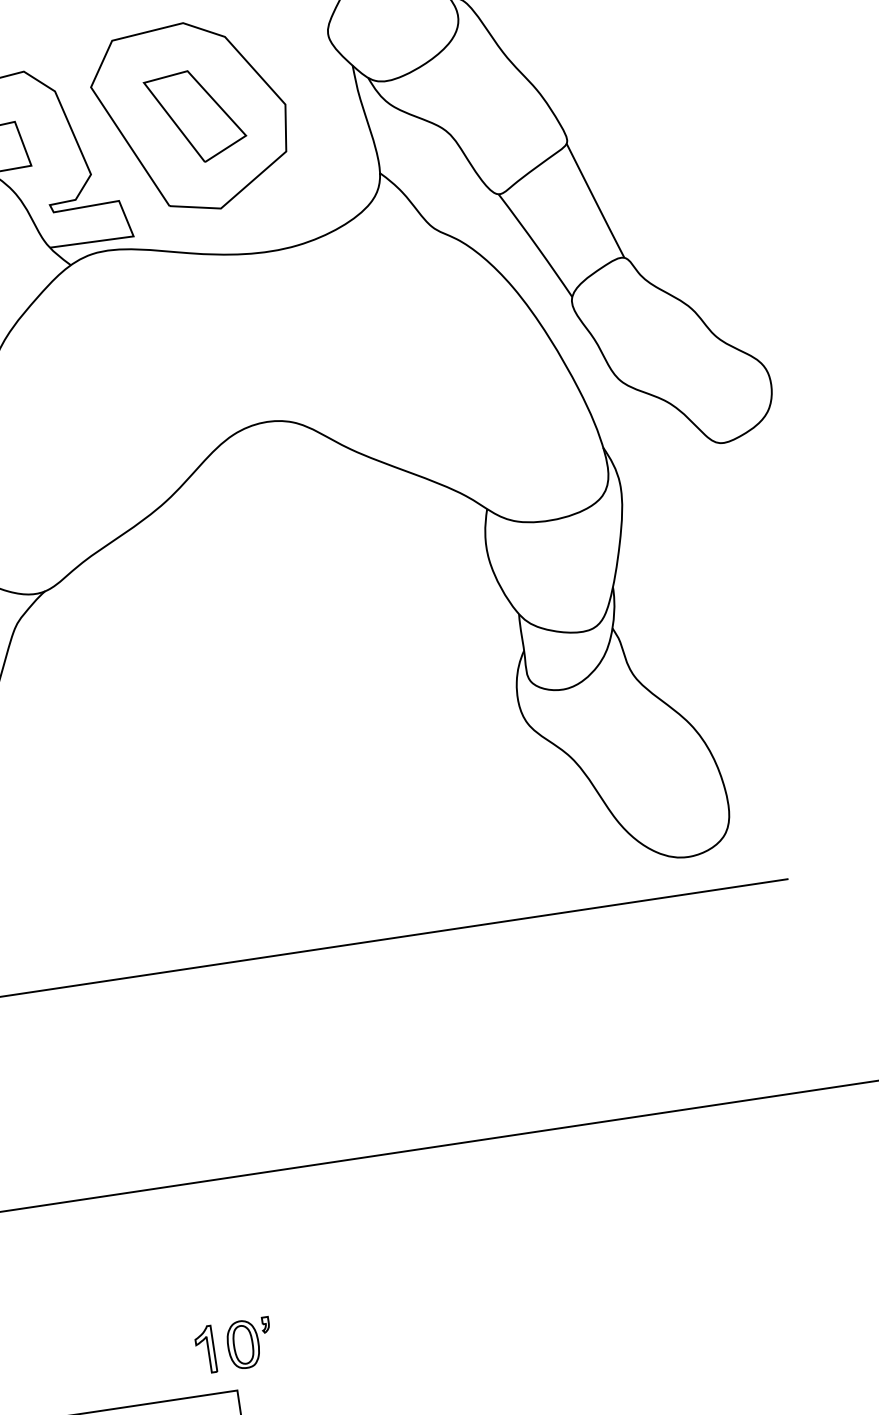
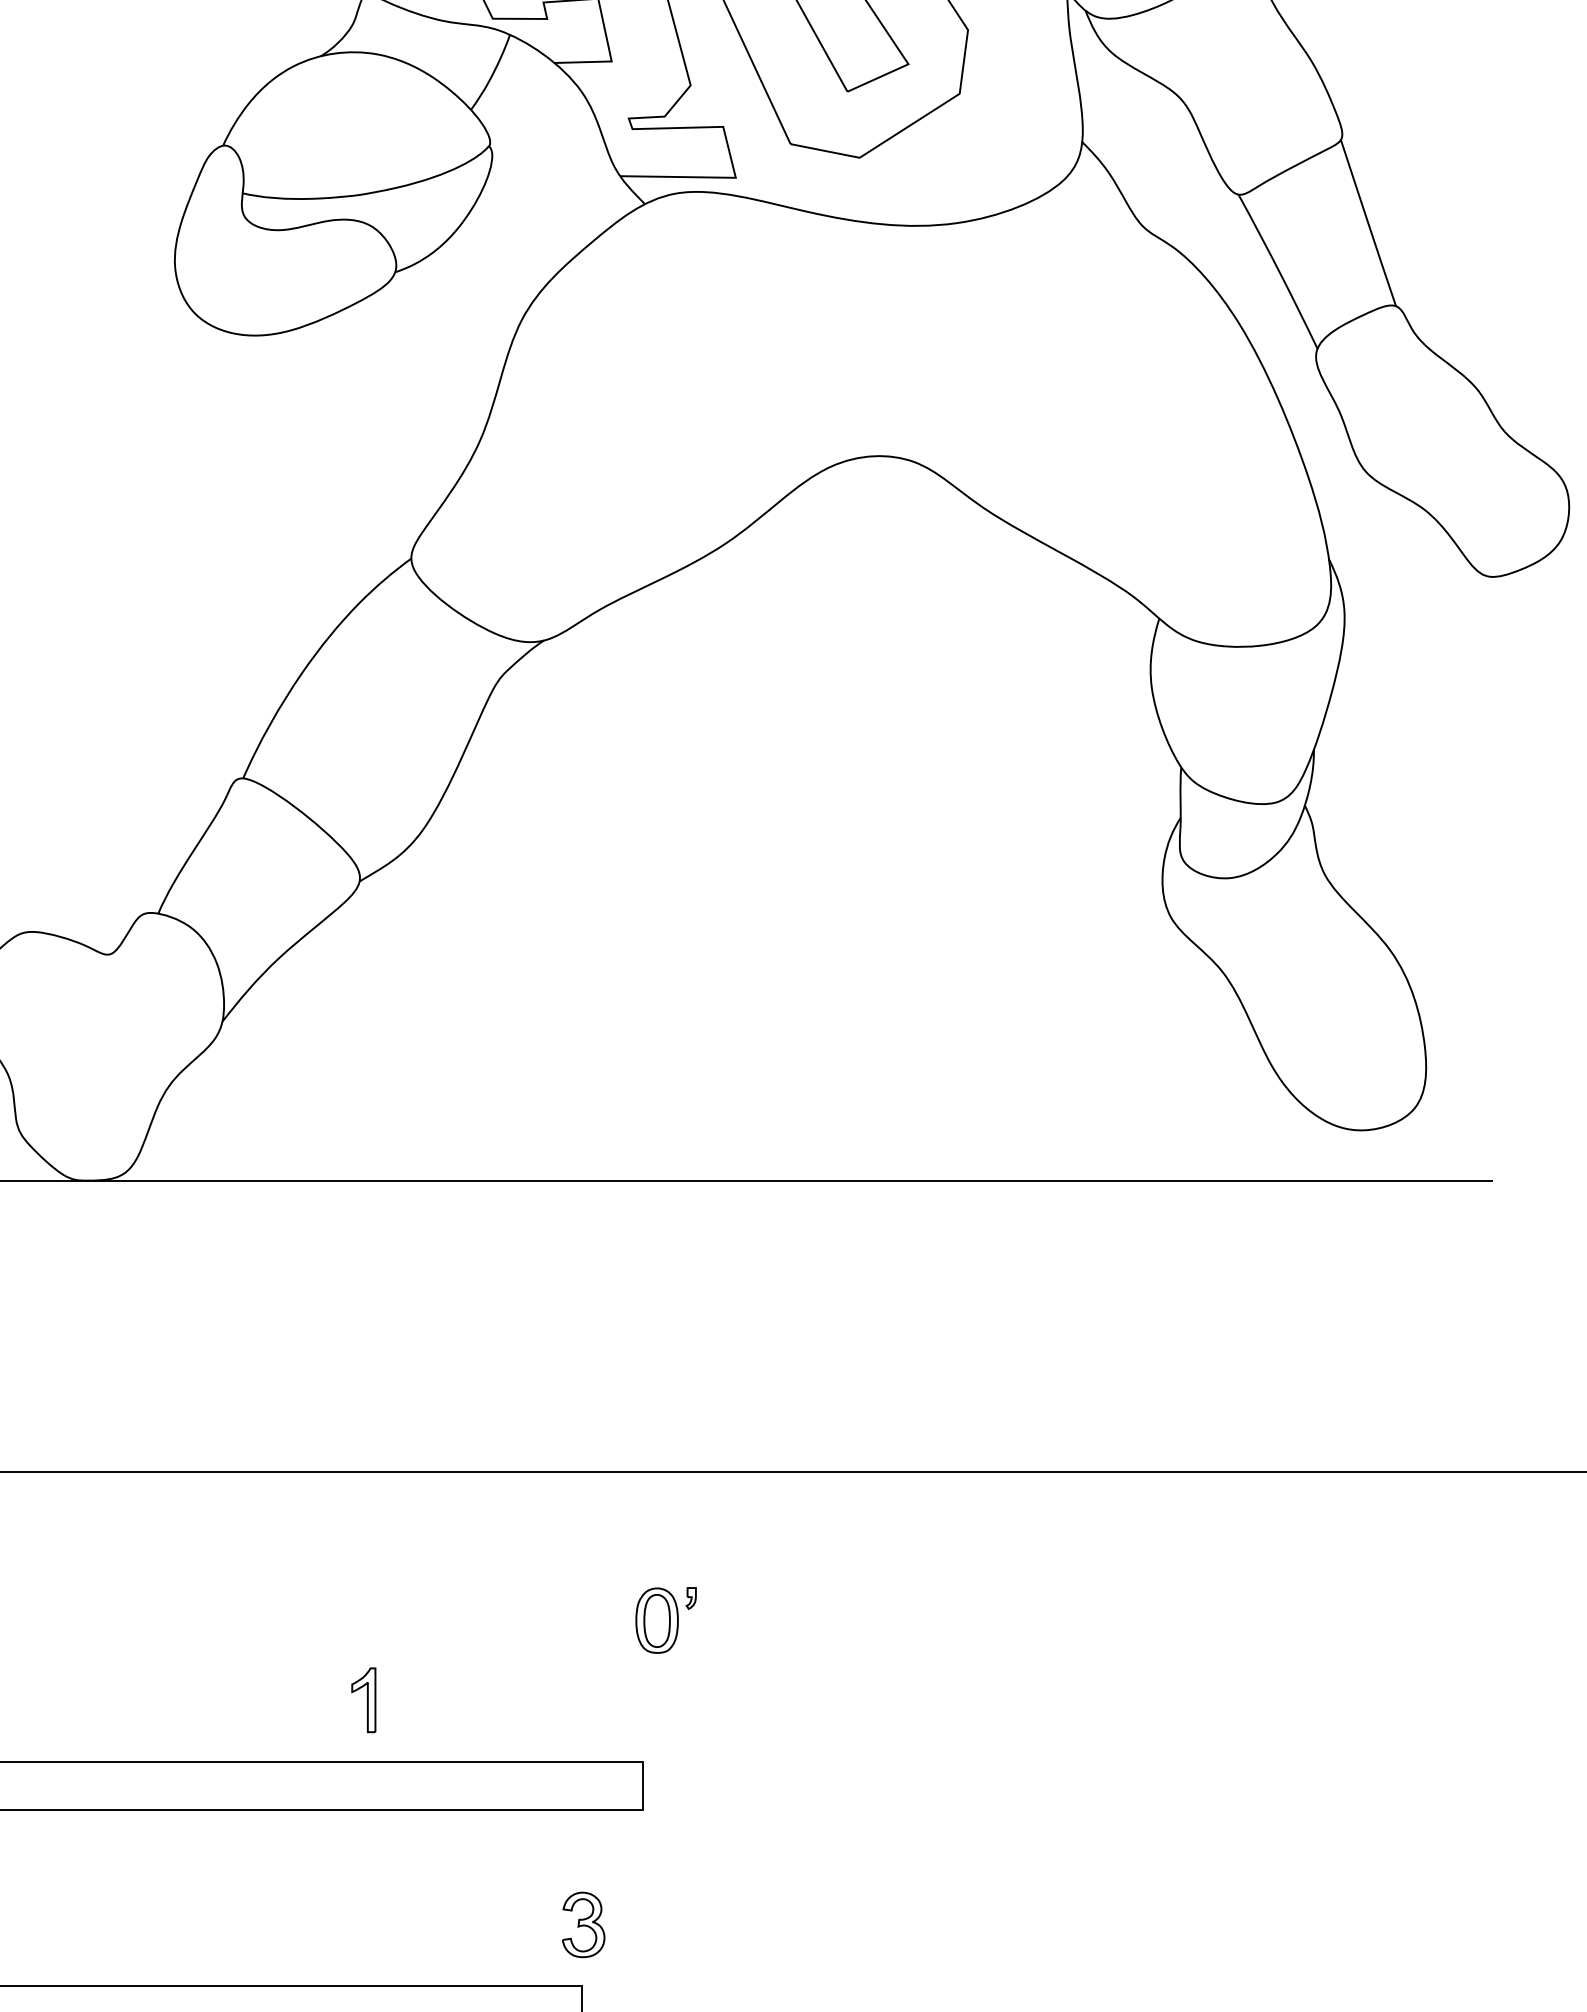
part: (249, 1343) -> (665, 1620), moved
part: (205, 1350) -> (363, 1700), moved

